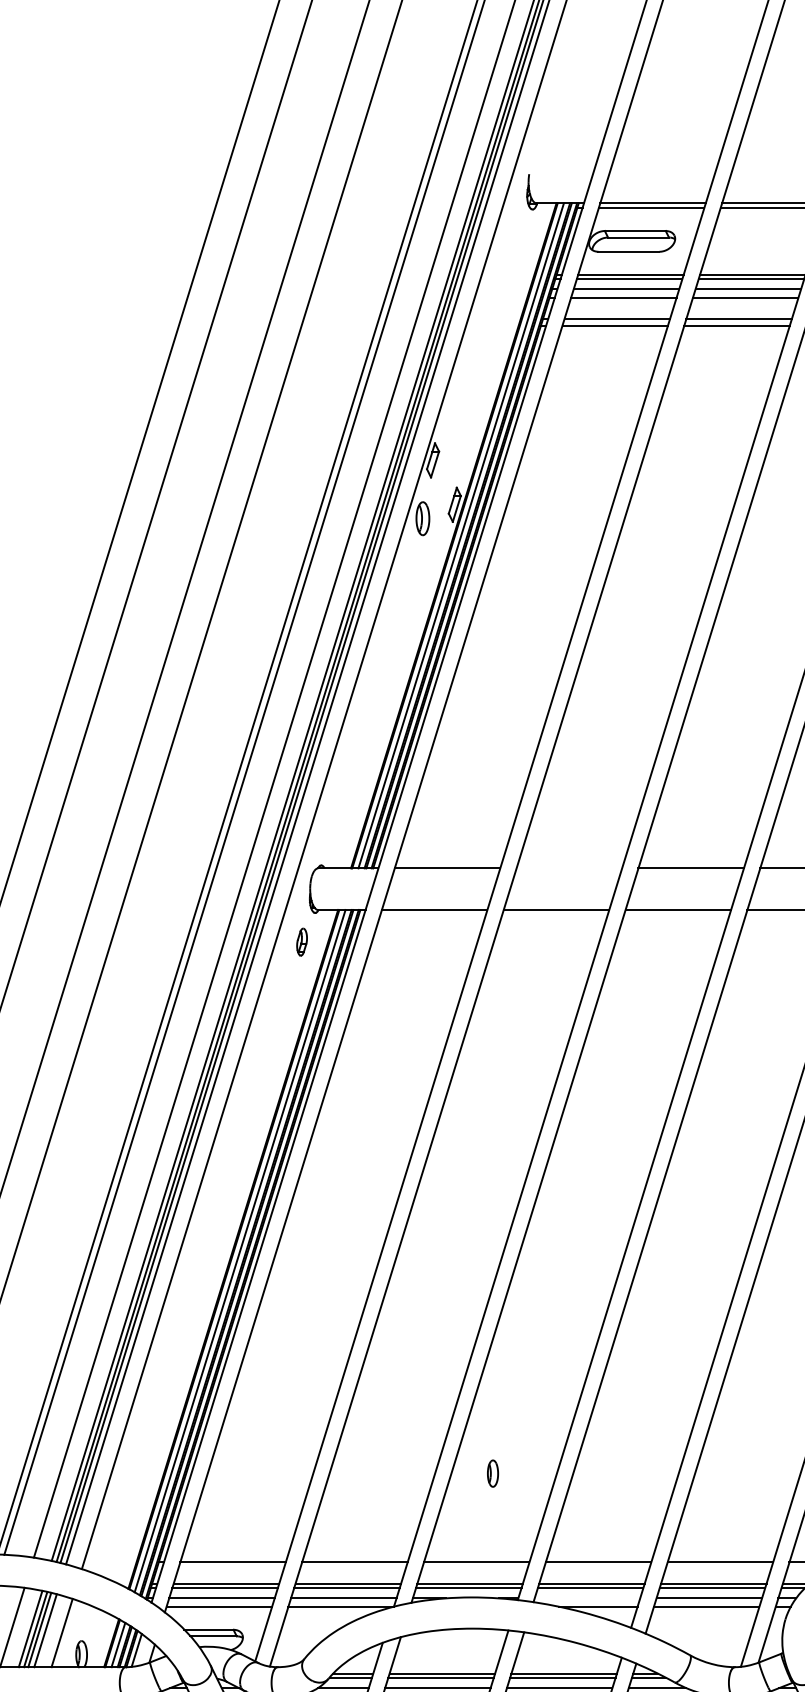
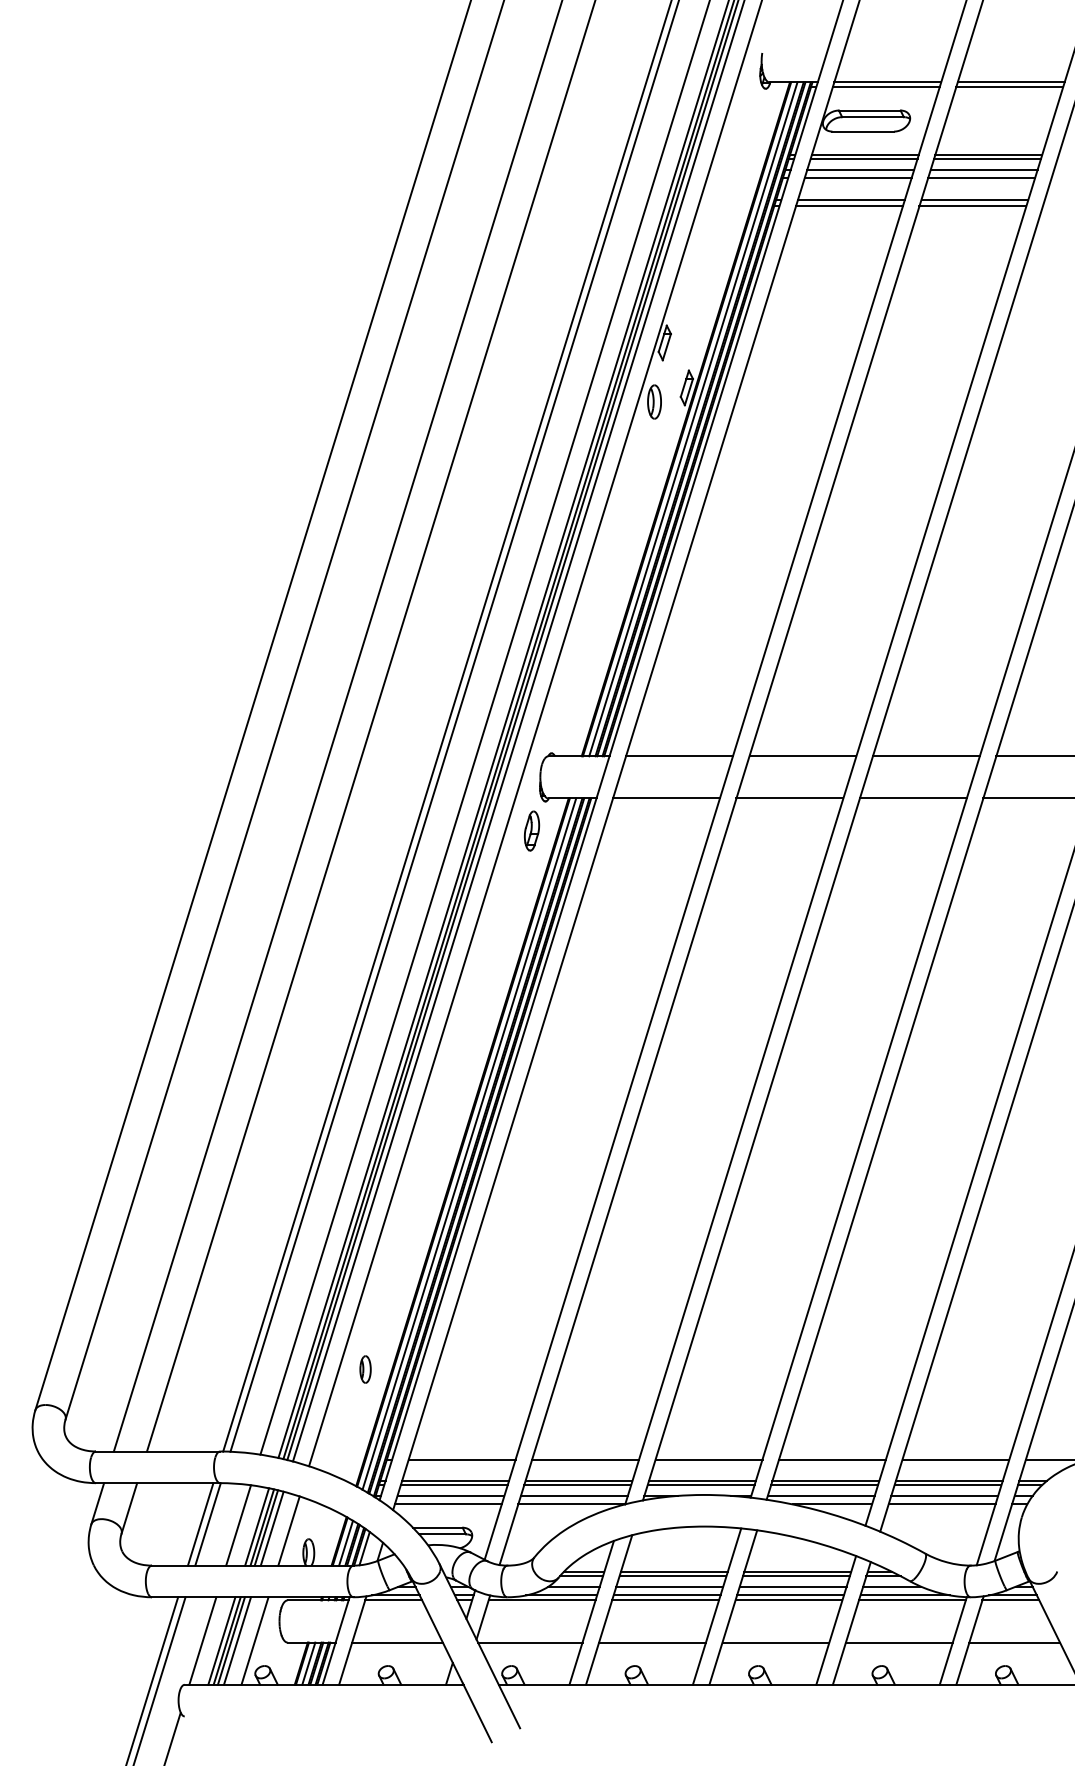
line: (568, 868) -> (802, 756), added
part: (302, 941) -> (532, 830), size x1.43
part: (492, 1473) -> (365, 1369), moved
line: (586, 1597) -> (820, 1495), added

